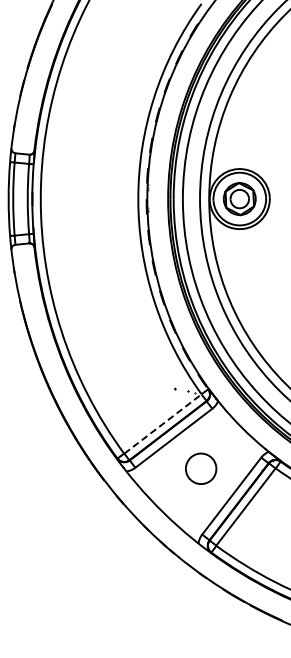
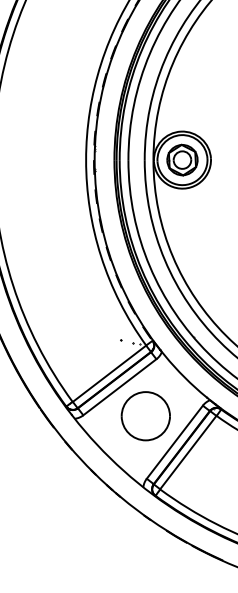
line: (162, 424) -> (109, 374), dashed -> solid
part: (200, 468) -> (145, 416), size x1.67

